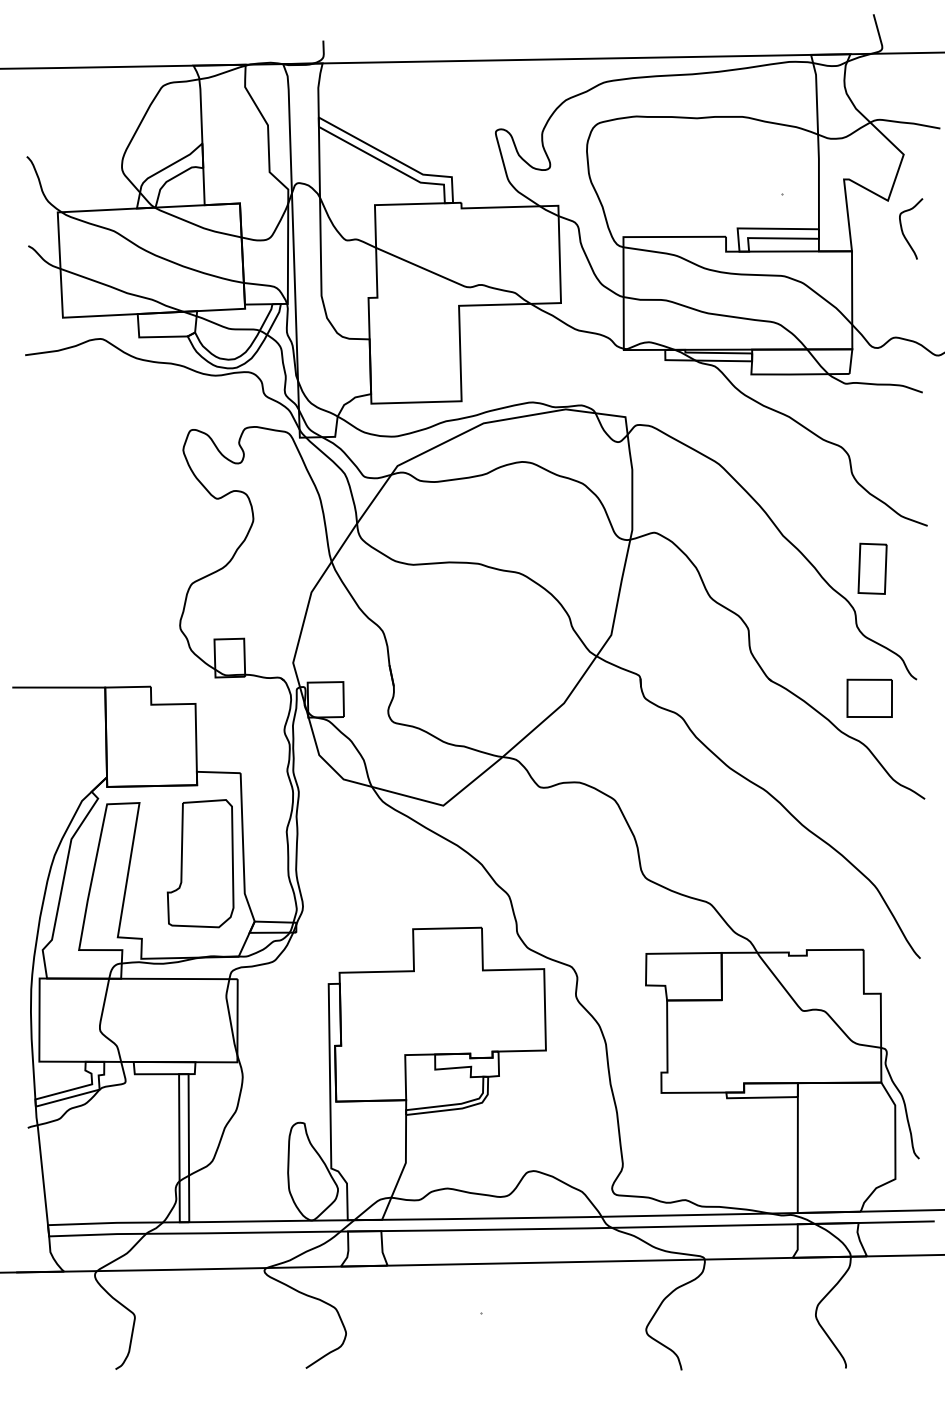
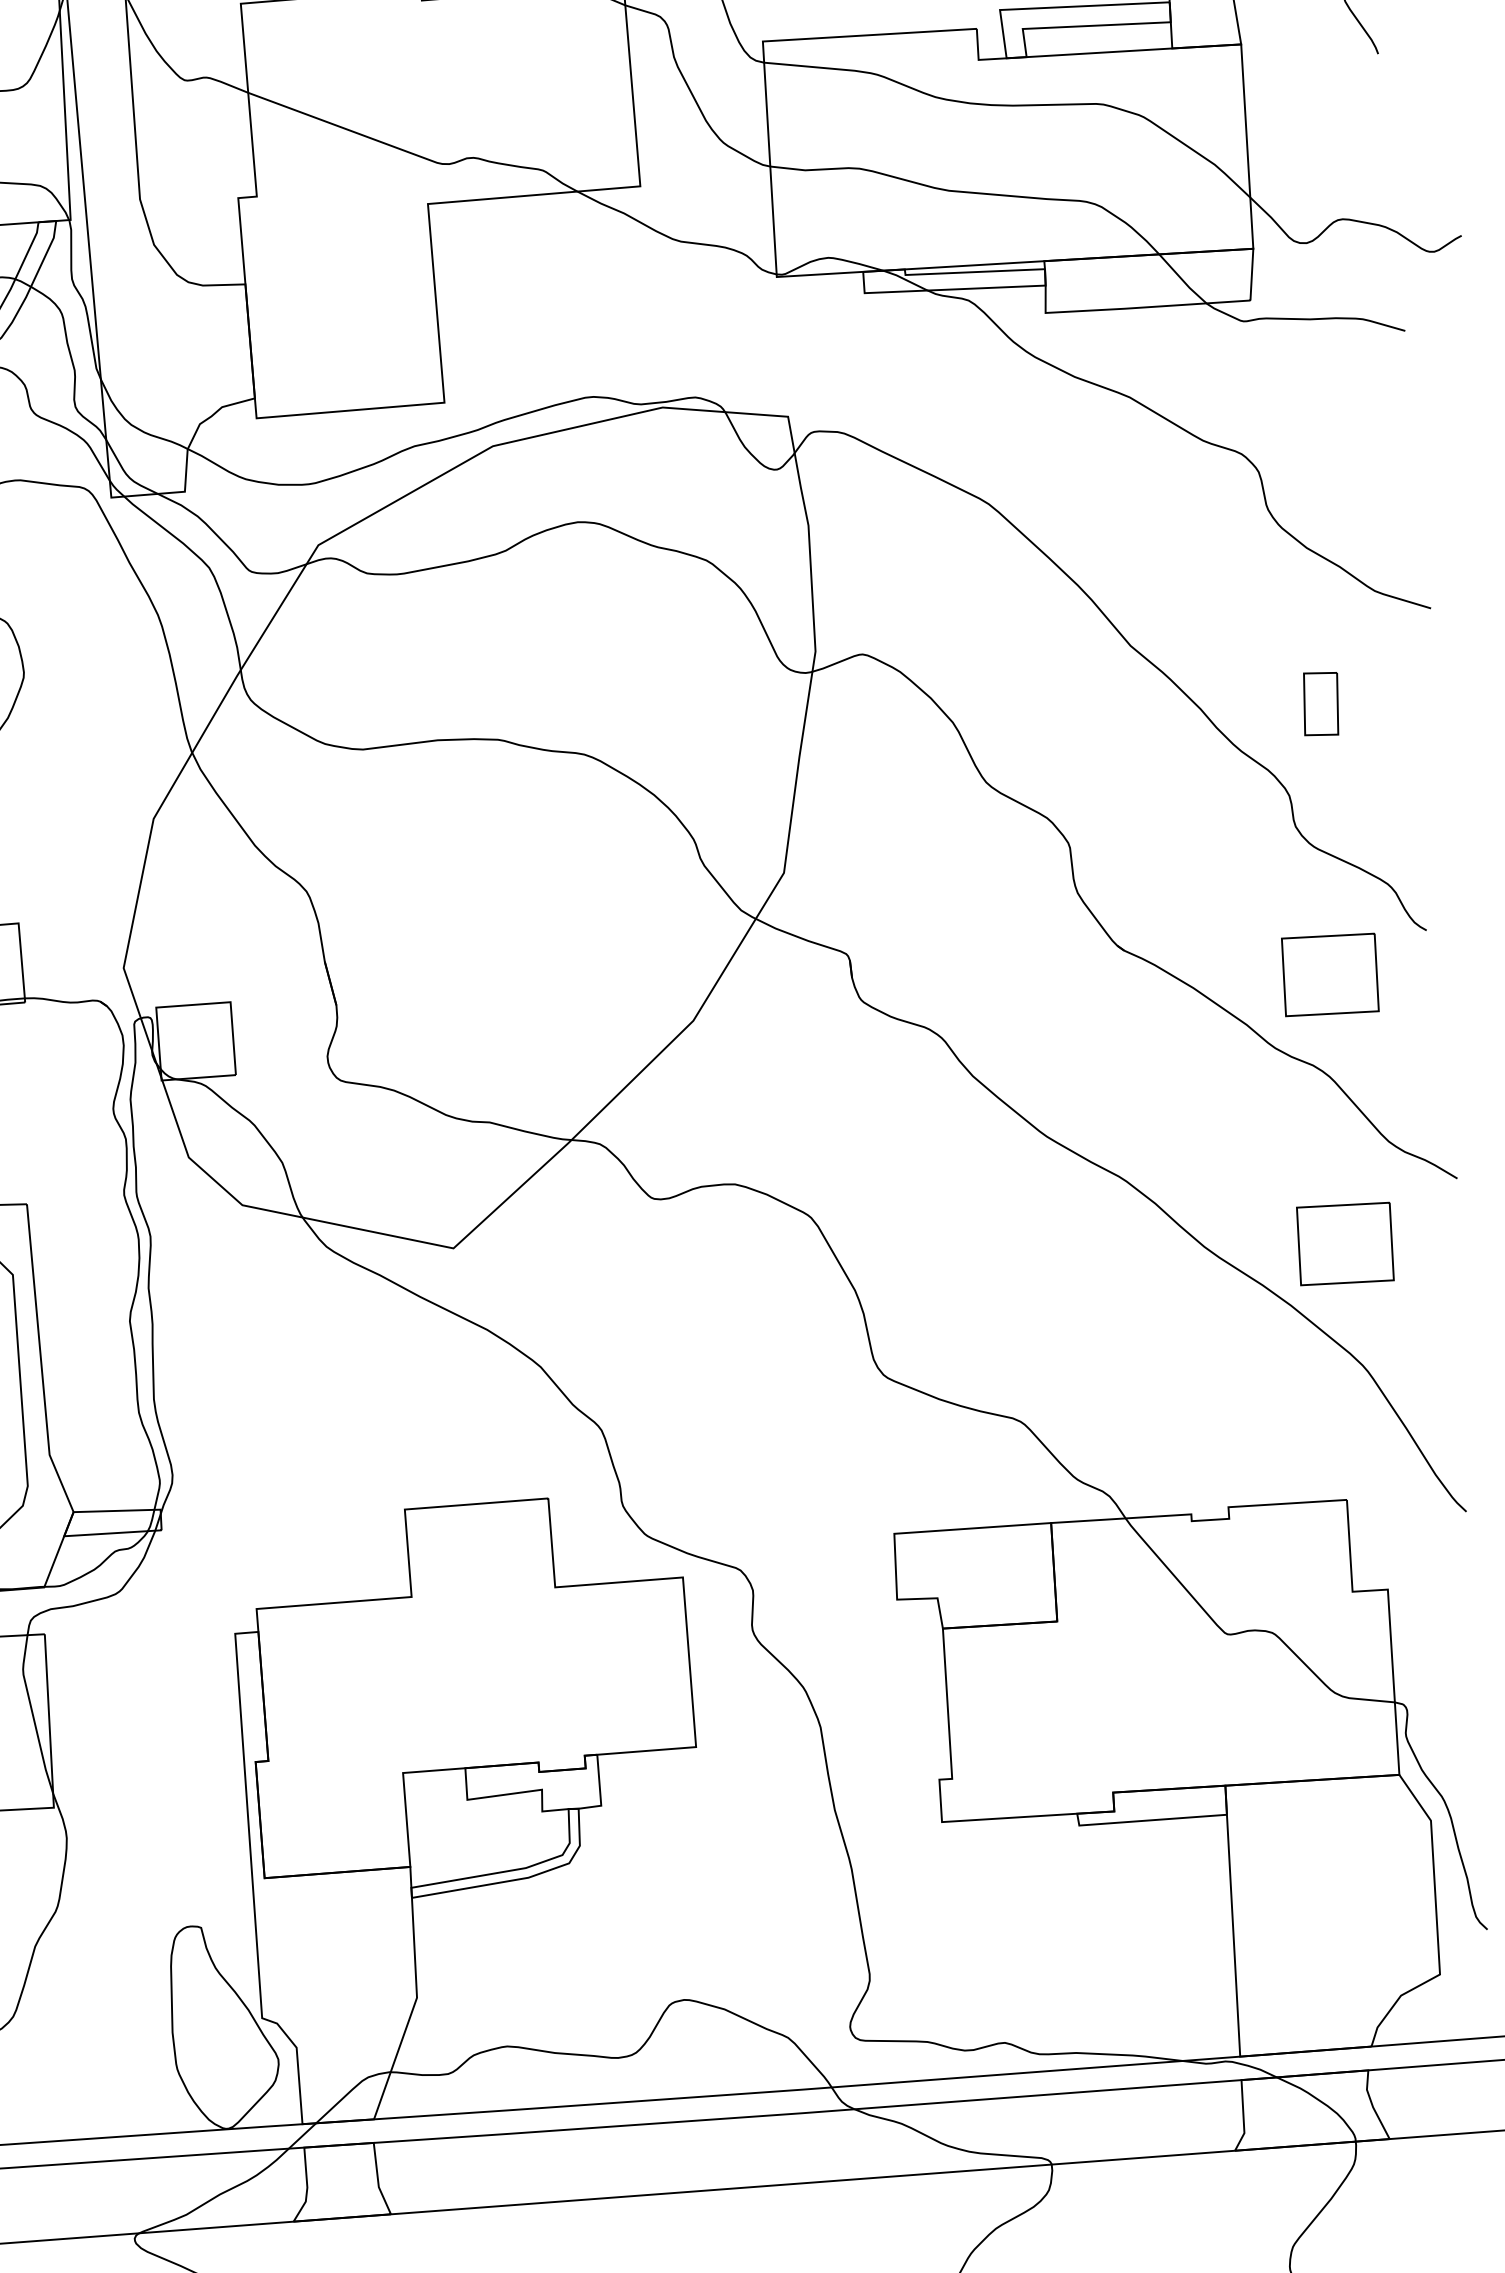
part: (872, 568) -> (1320, 703), size x0.6
part: (869, 826) -> (1344, 1242), added

